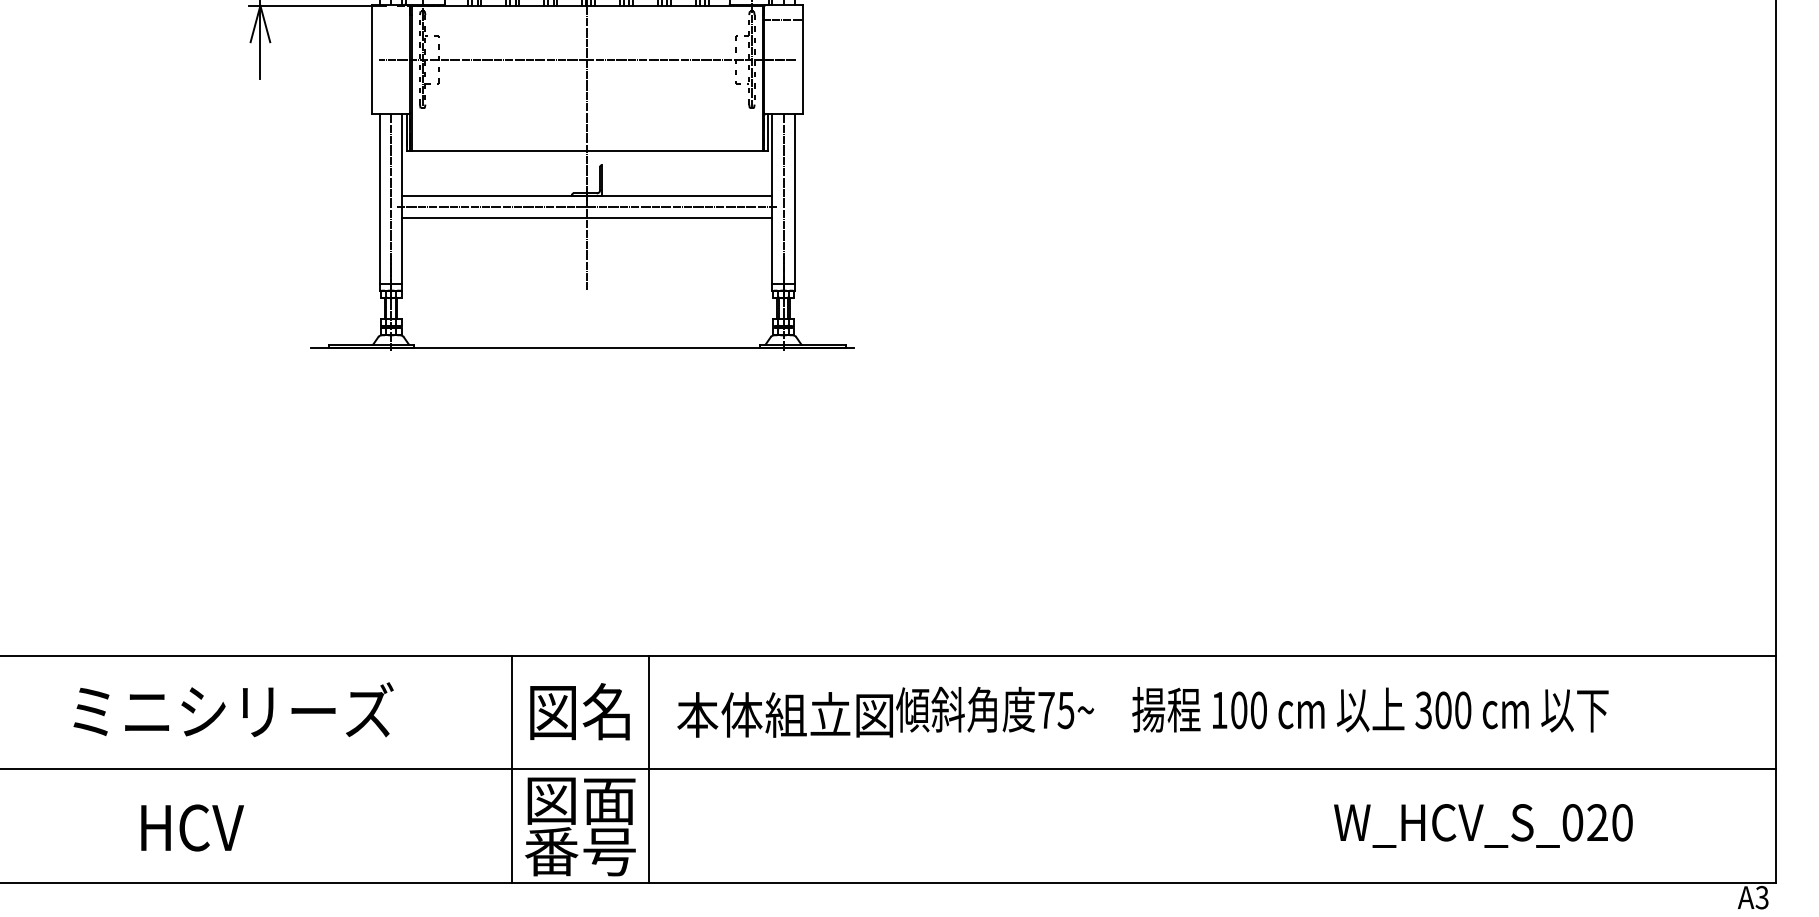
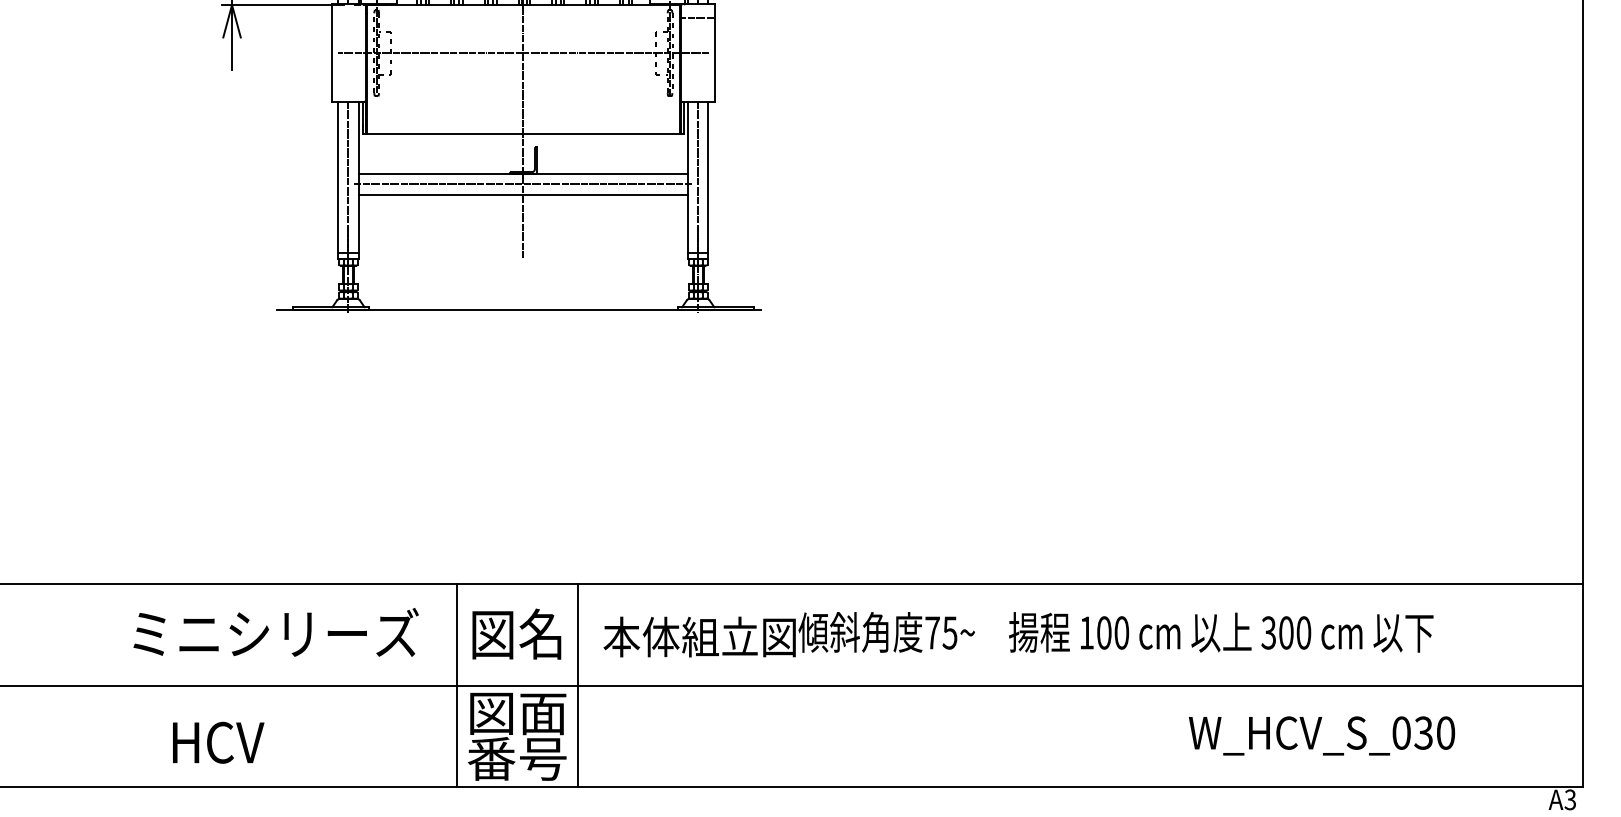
text: (232, 709) -> (275, 632), moved
text: (1597, 823) -> (1423, 733), W_HCV_S_020 -> W_HCV_S_030
text: (192, 827) -> (218, 742), moved

